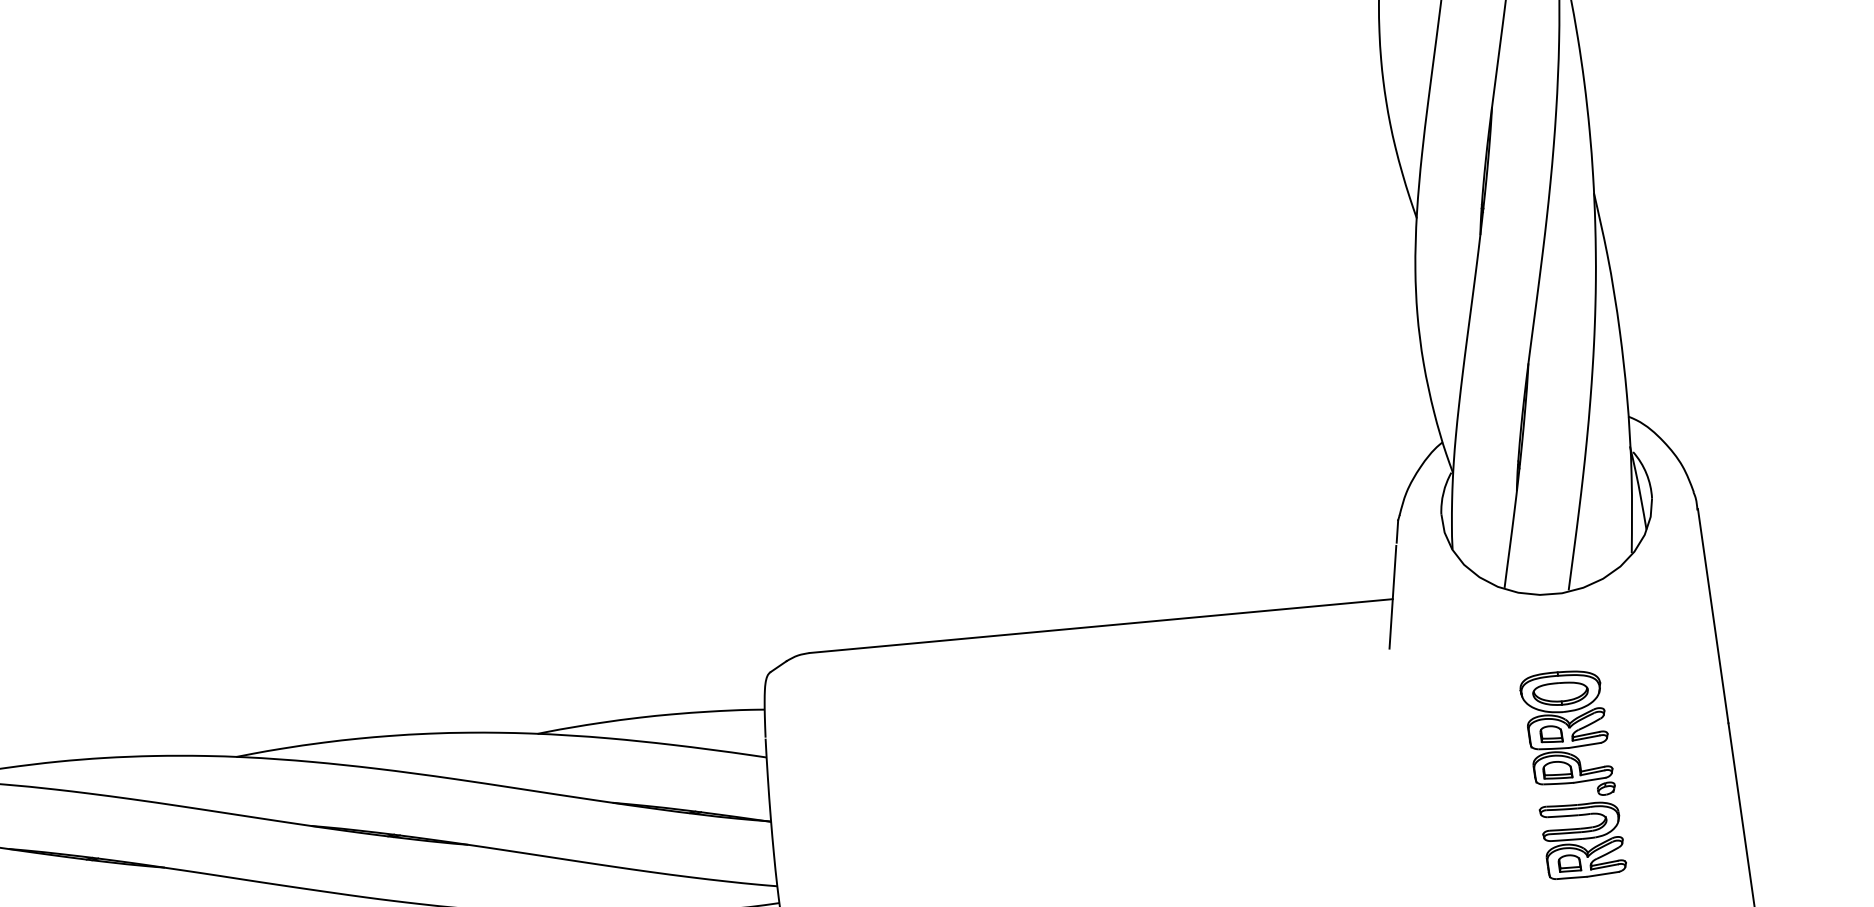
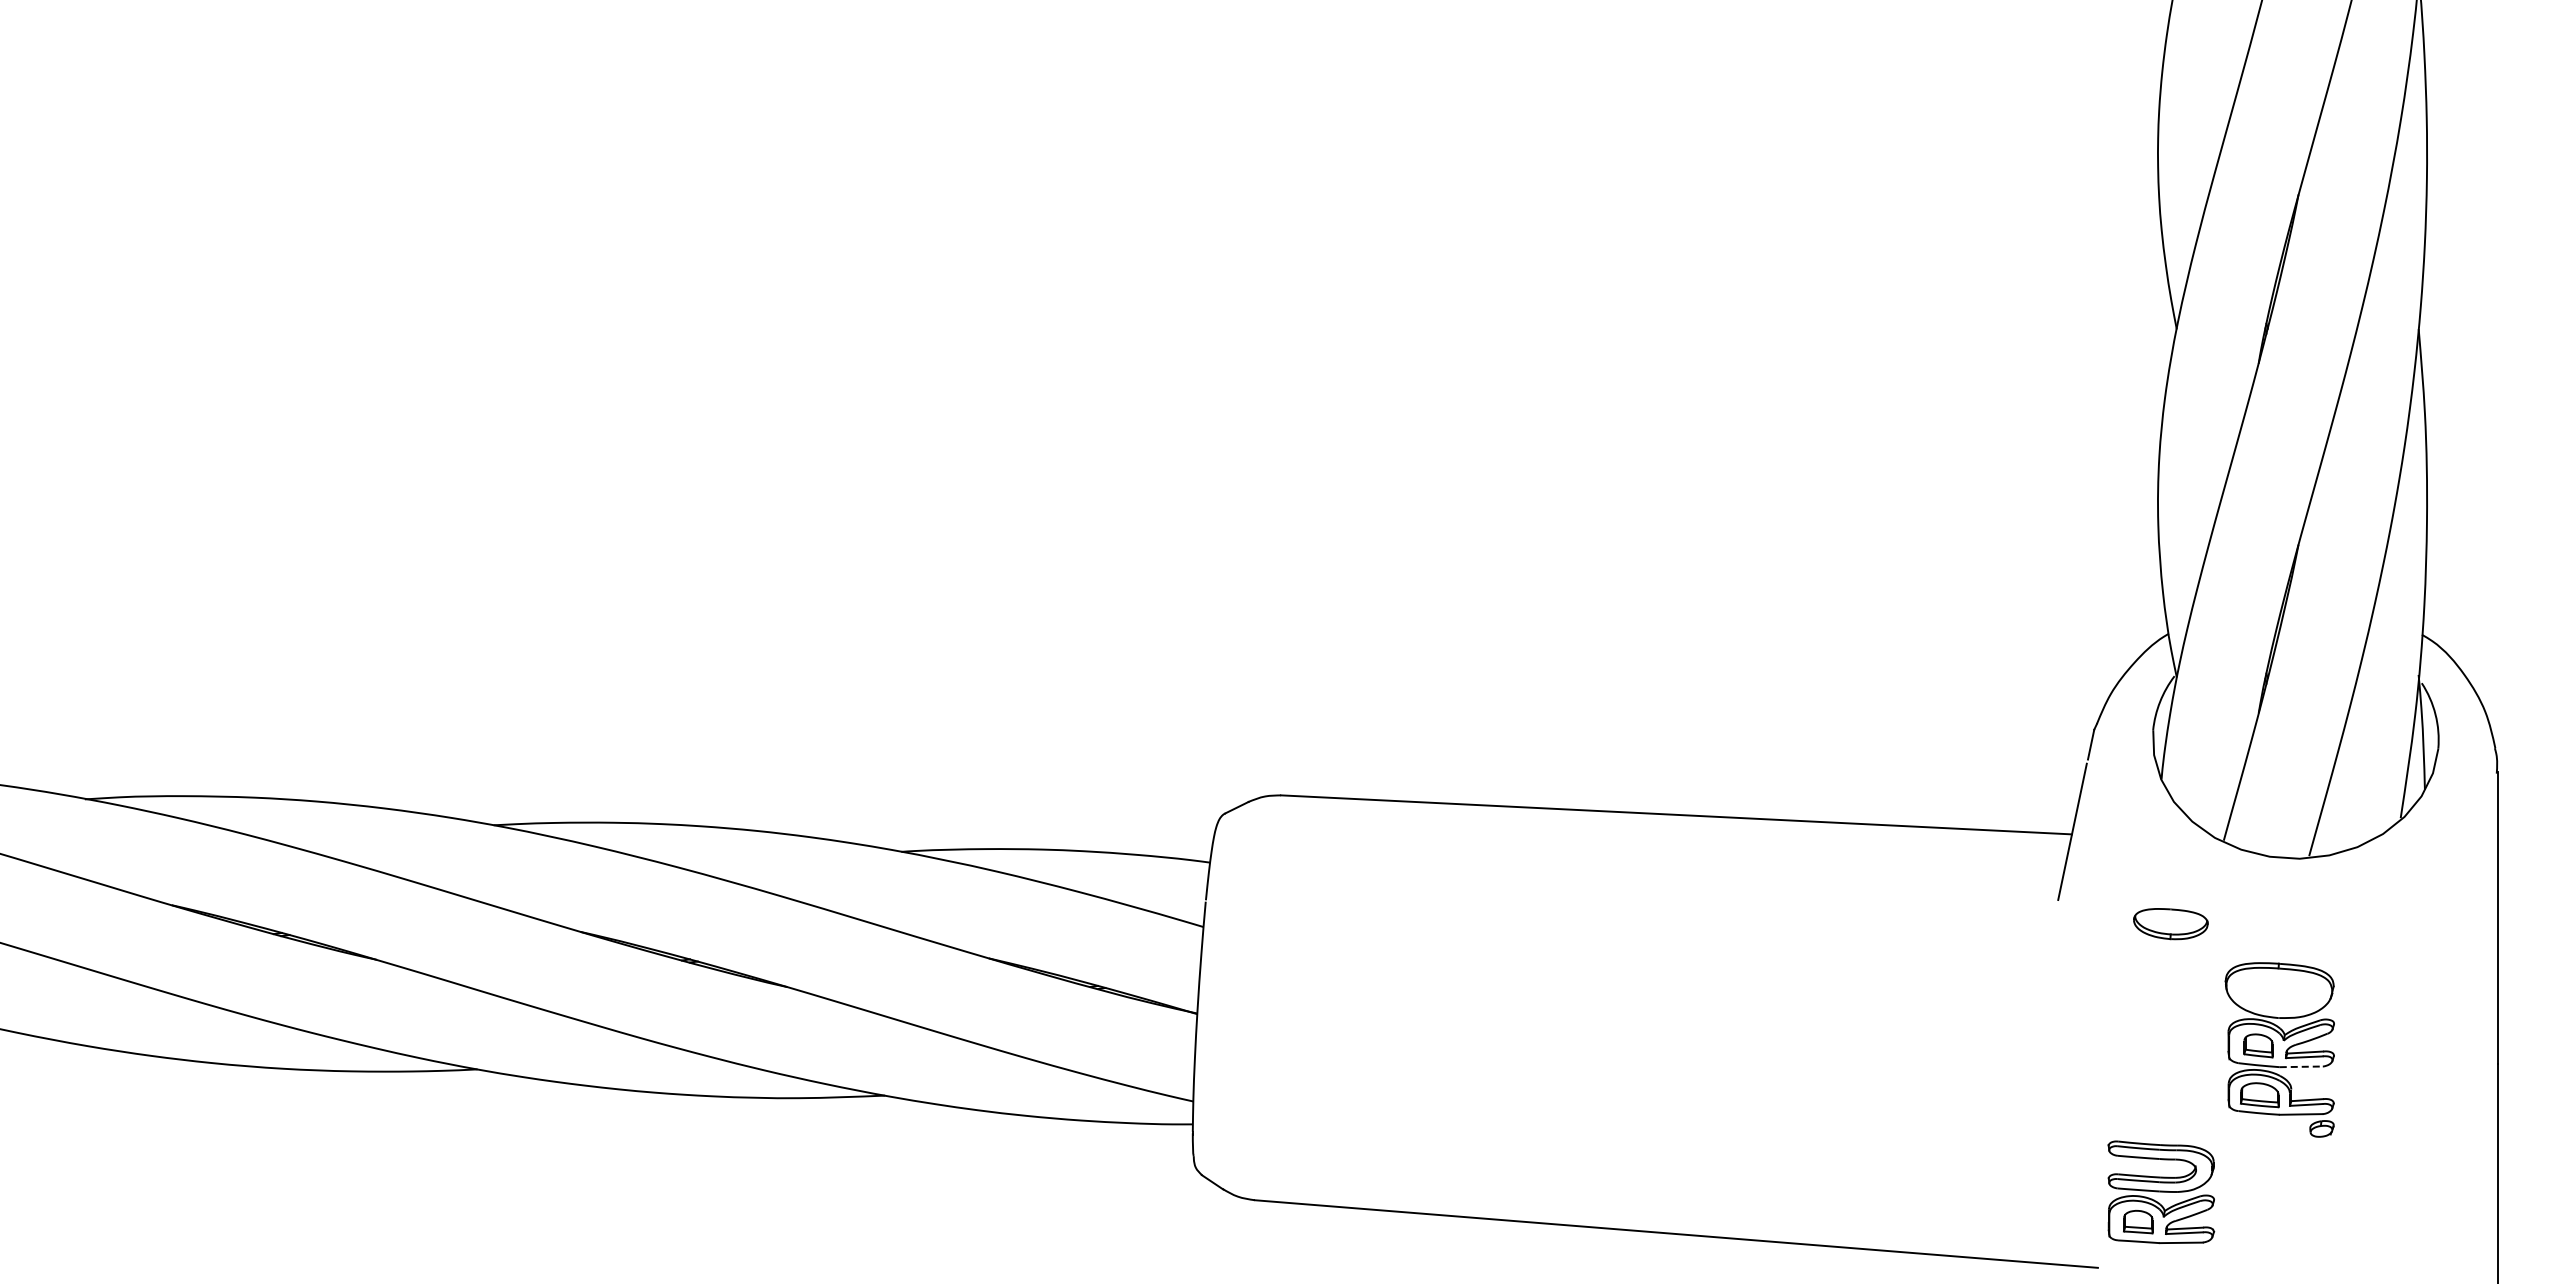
part: (1560, 694) -> (2170, 924), moved
line: (1584, 745) -> (2301, 1066), solid -> dashed
part: (1583, 839) -> (2161, 1192), moved

